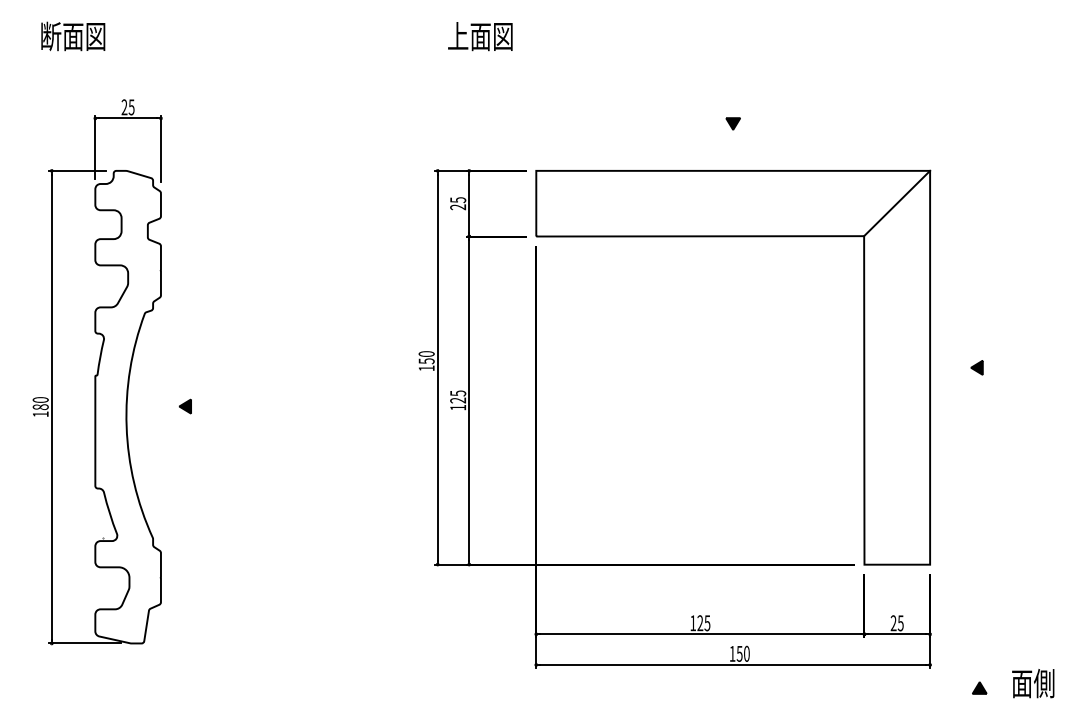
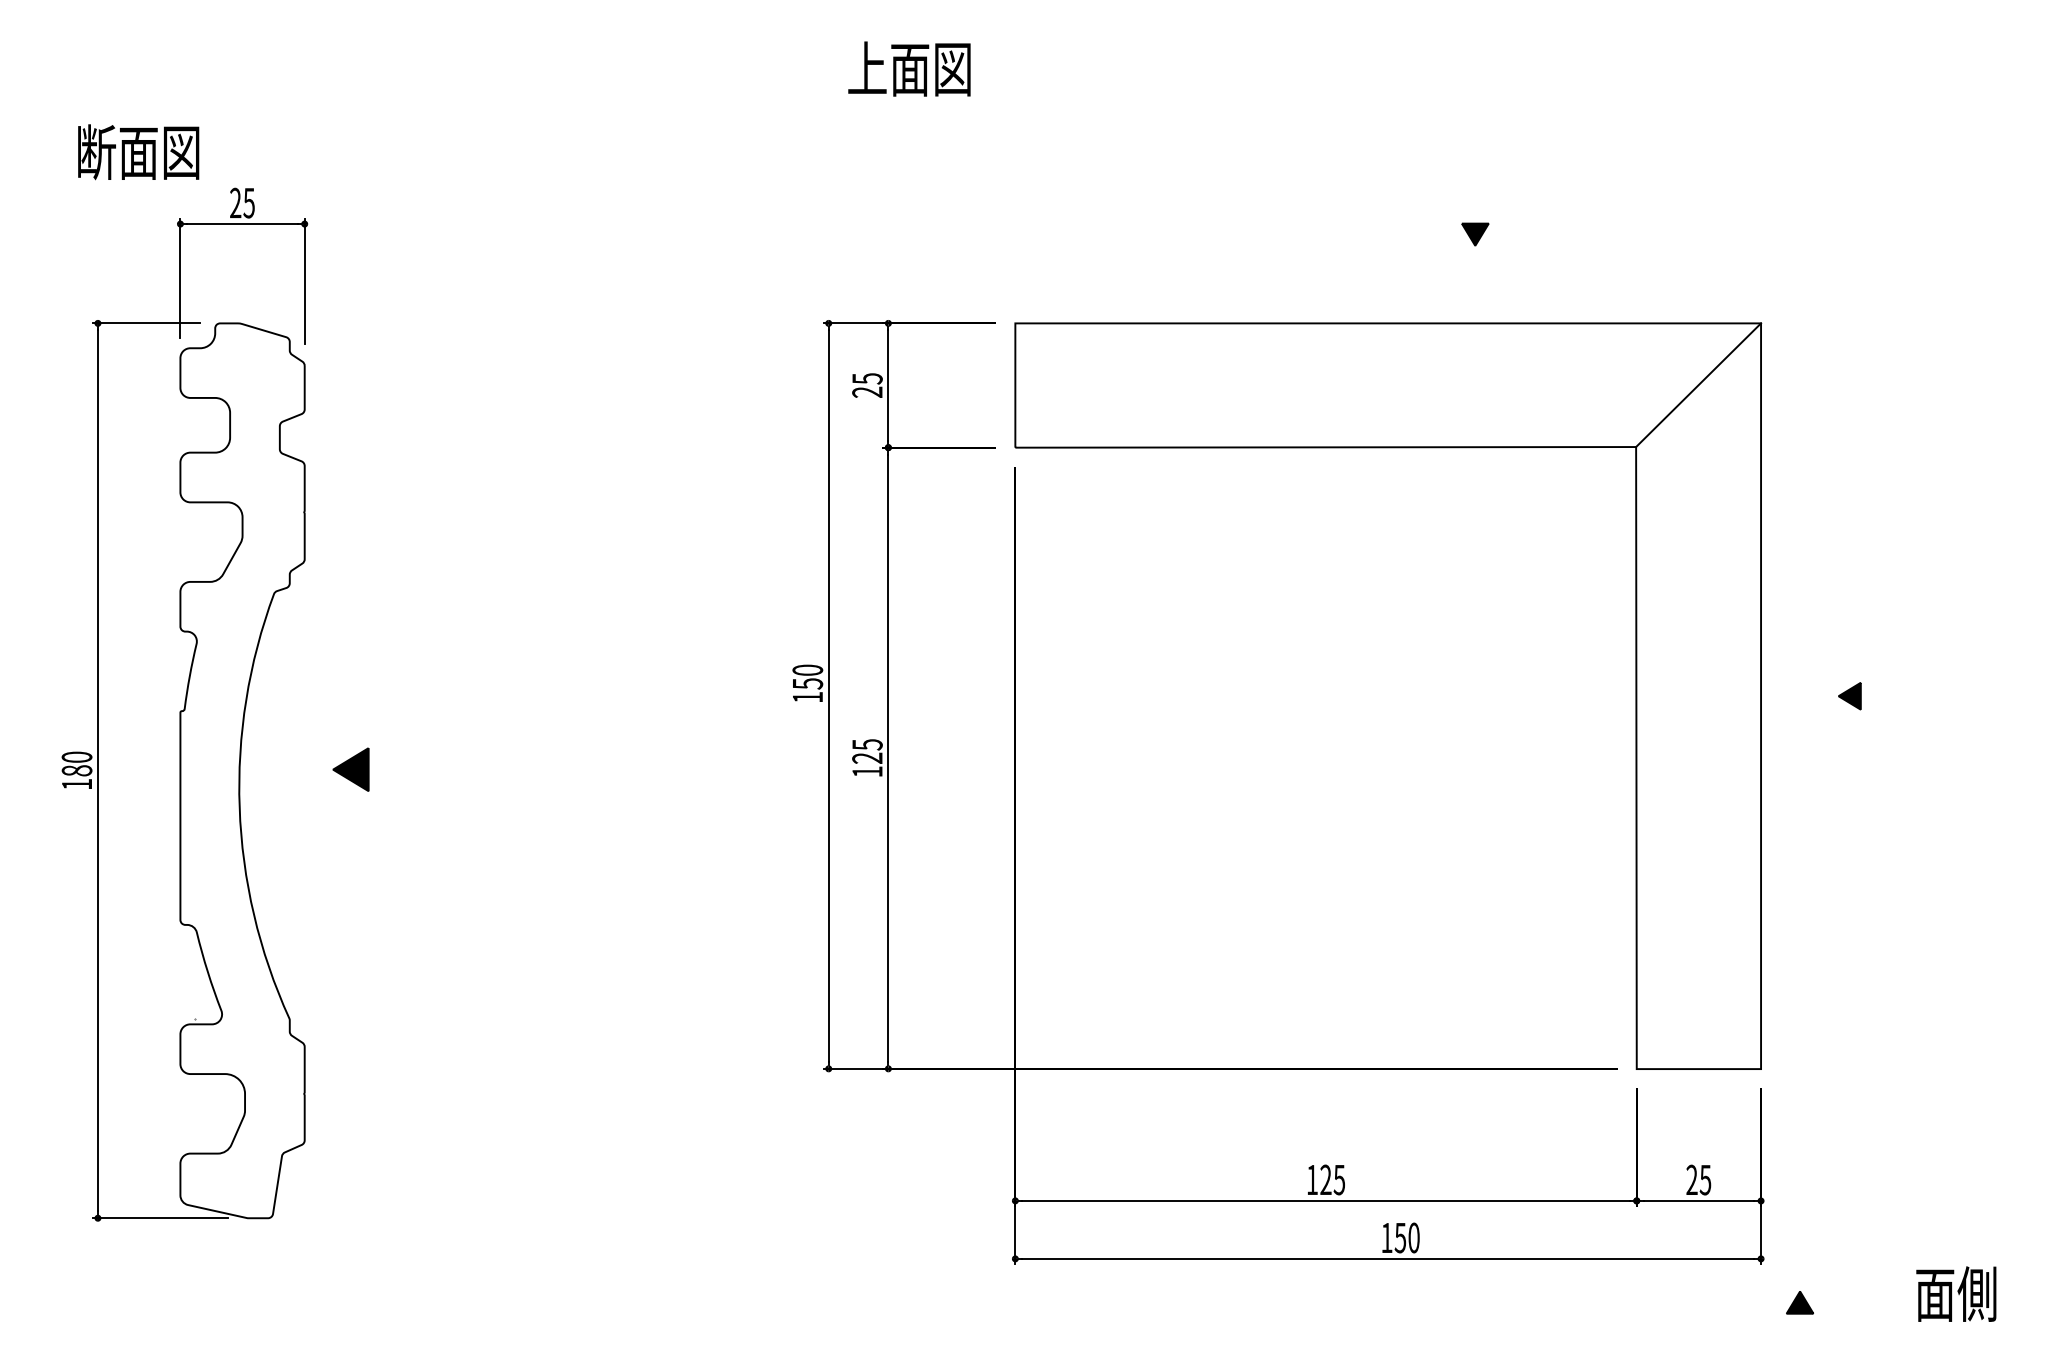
text: (73, 36) -> (139, 152), moved
part: (732, 123) -> (1473, 233), moved
part: (184, 406) -> (349, 769), size x1.6
part: (979, 687) -> (1799, 1301), moved

